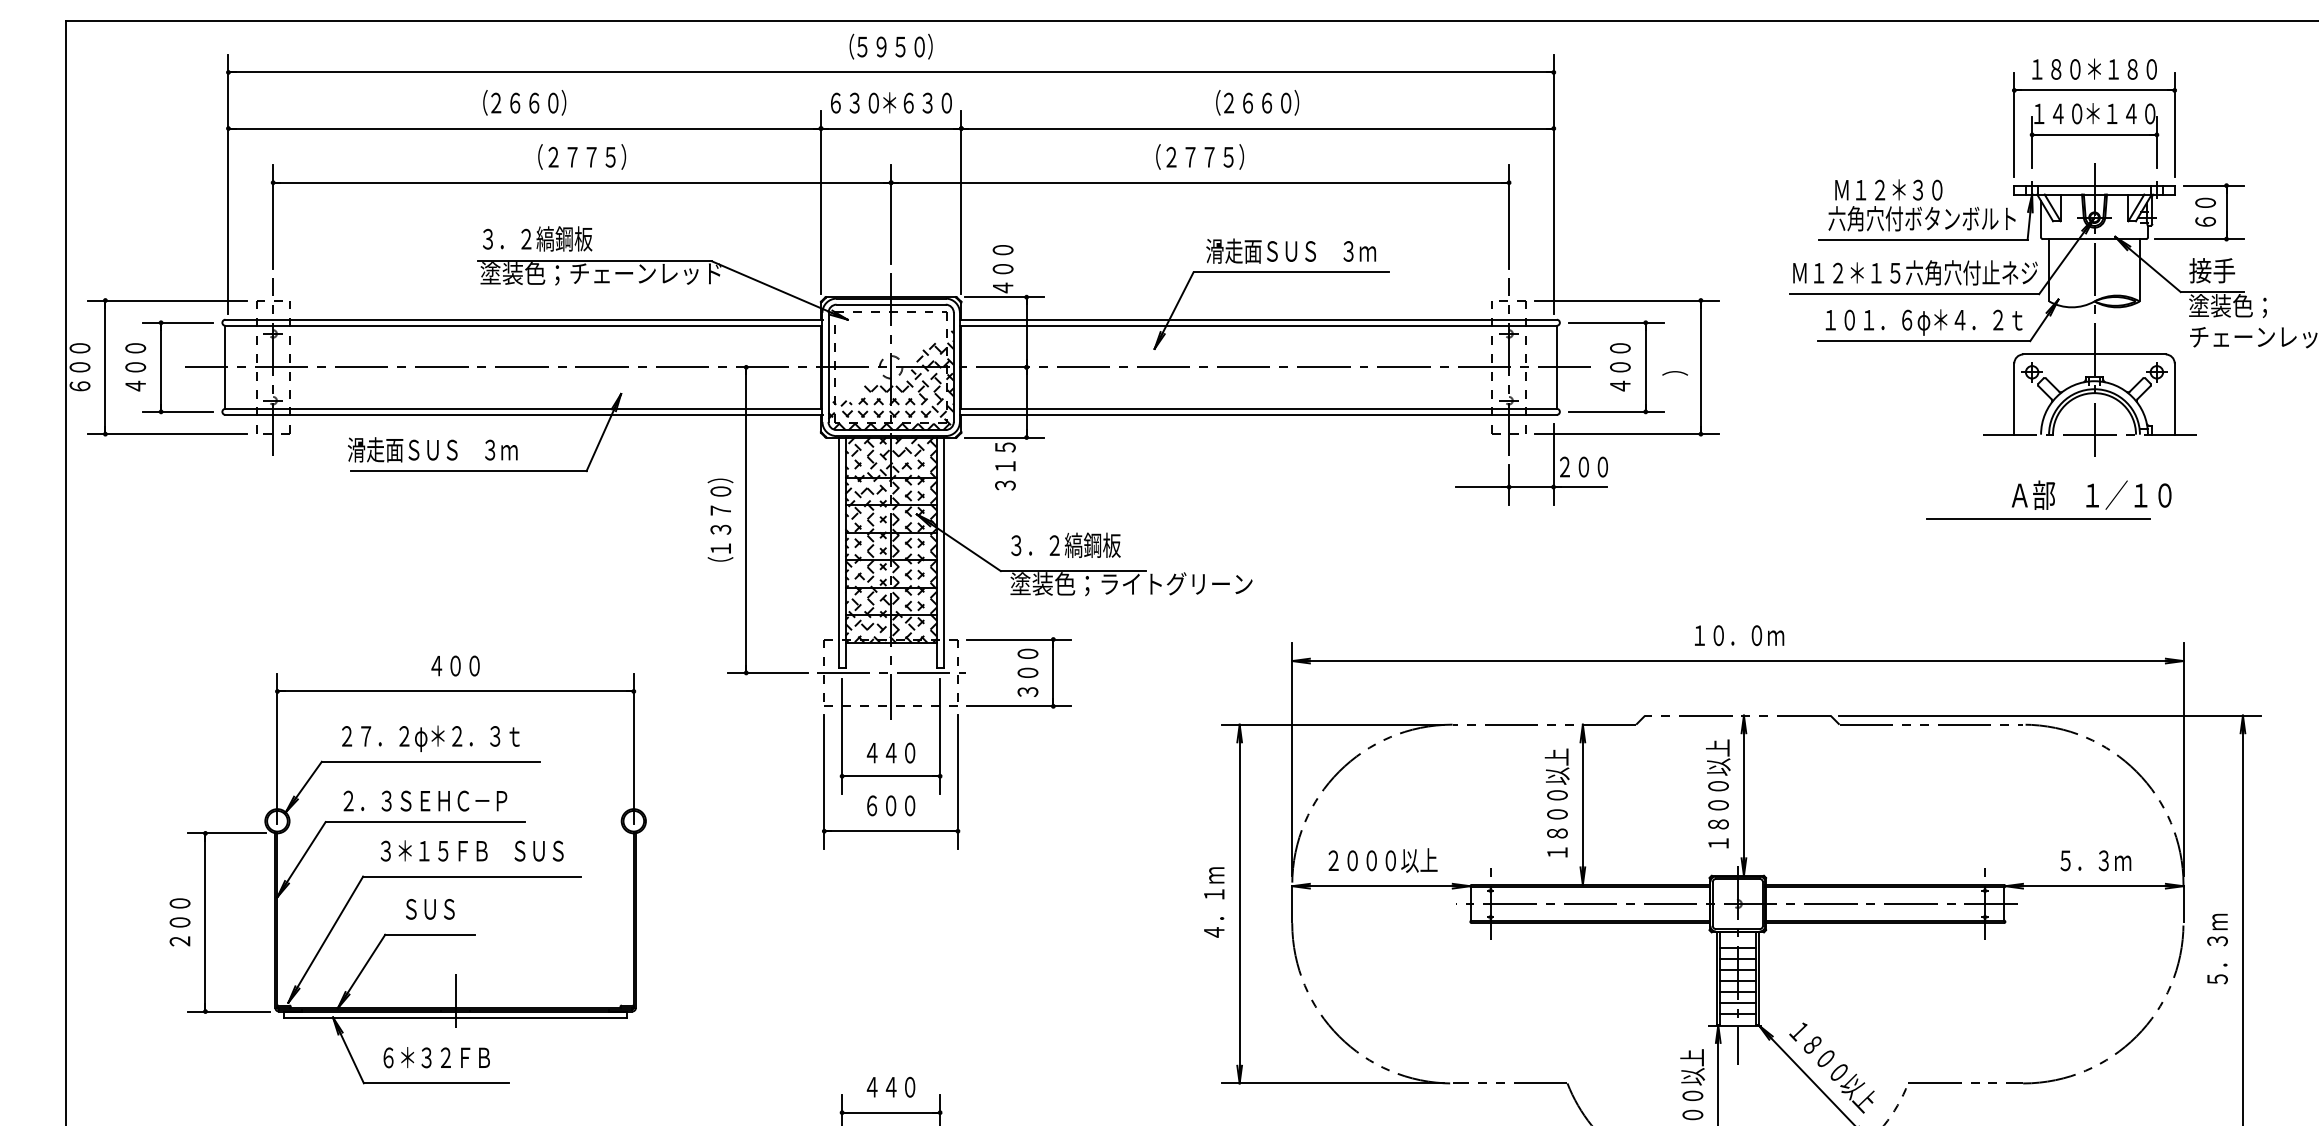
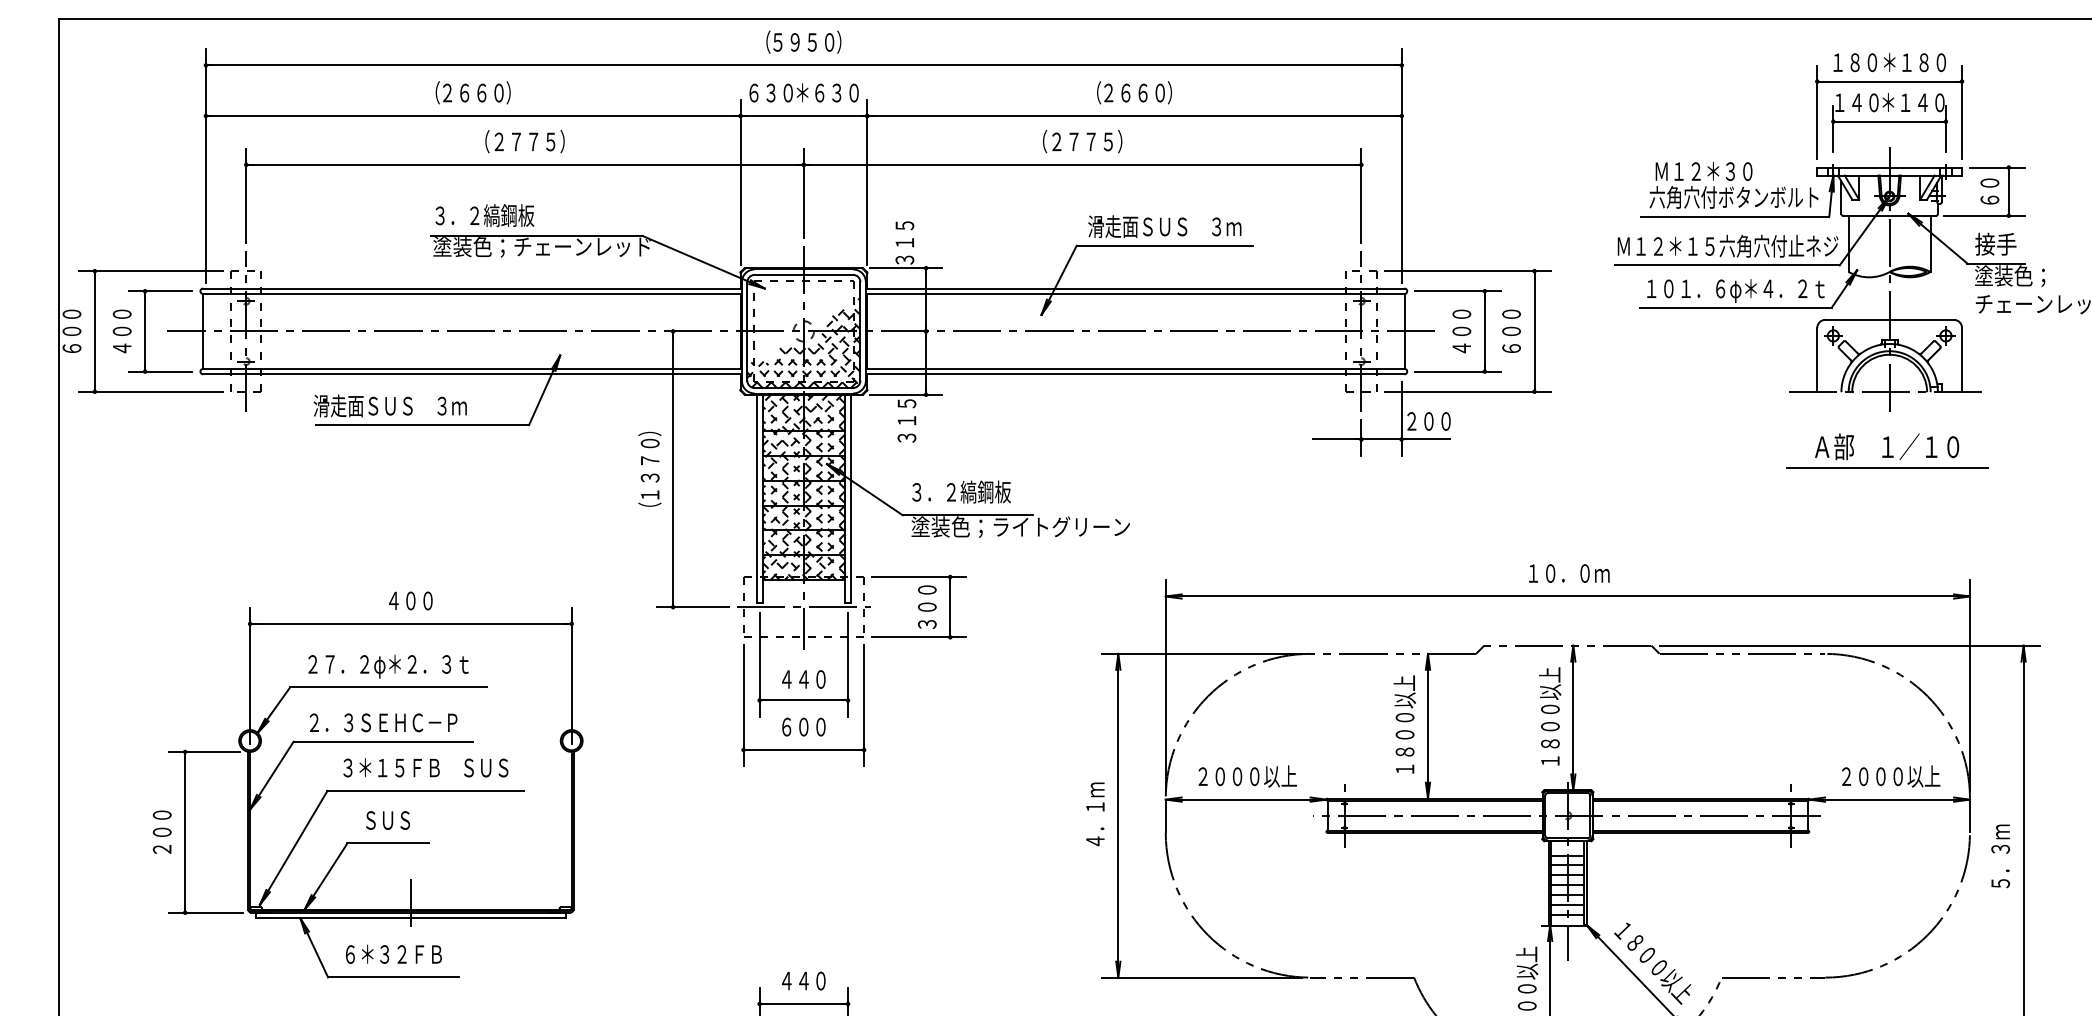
text: (1002, 269) -> (904, 243), ４００ -> ３１５
text: (1674, 367) -> (1510, 331), ） -> ６００
line: (2038, 518) -> (1887, 467), moved
text: (2095, 860) -> (1890, 776), ５．３ｍ -> ２０００以上

